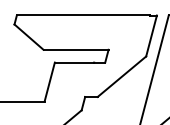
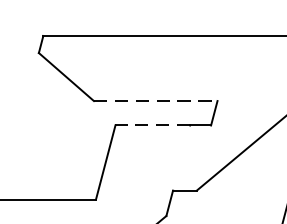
line: (76, 49) -> (156, 100), solid -> dashed
line: (74, 62) -> (152, 125), solid -> dashed

